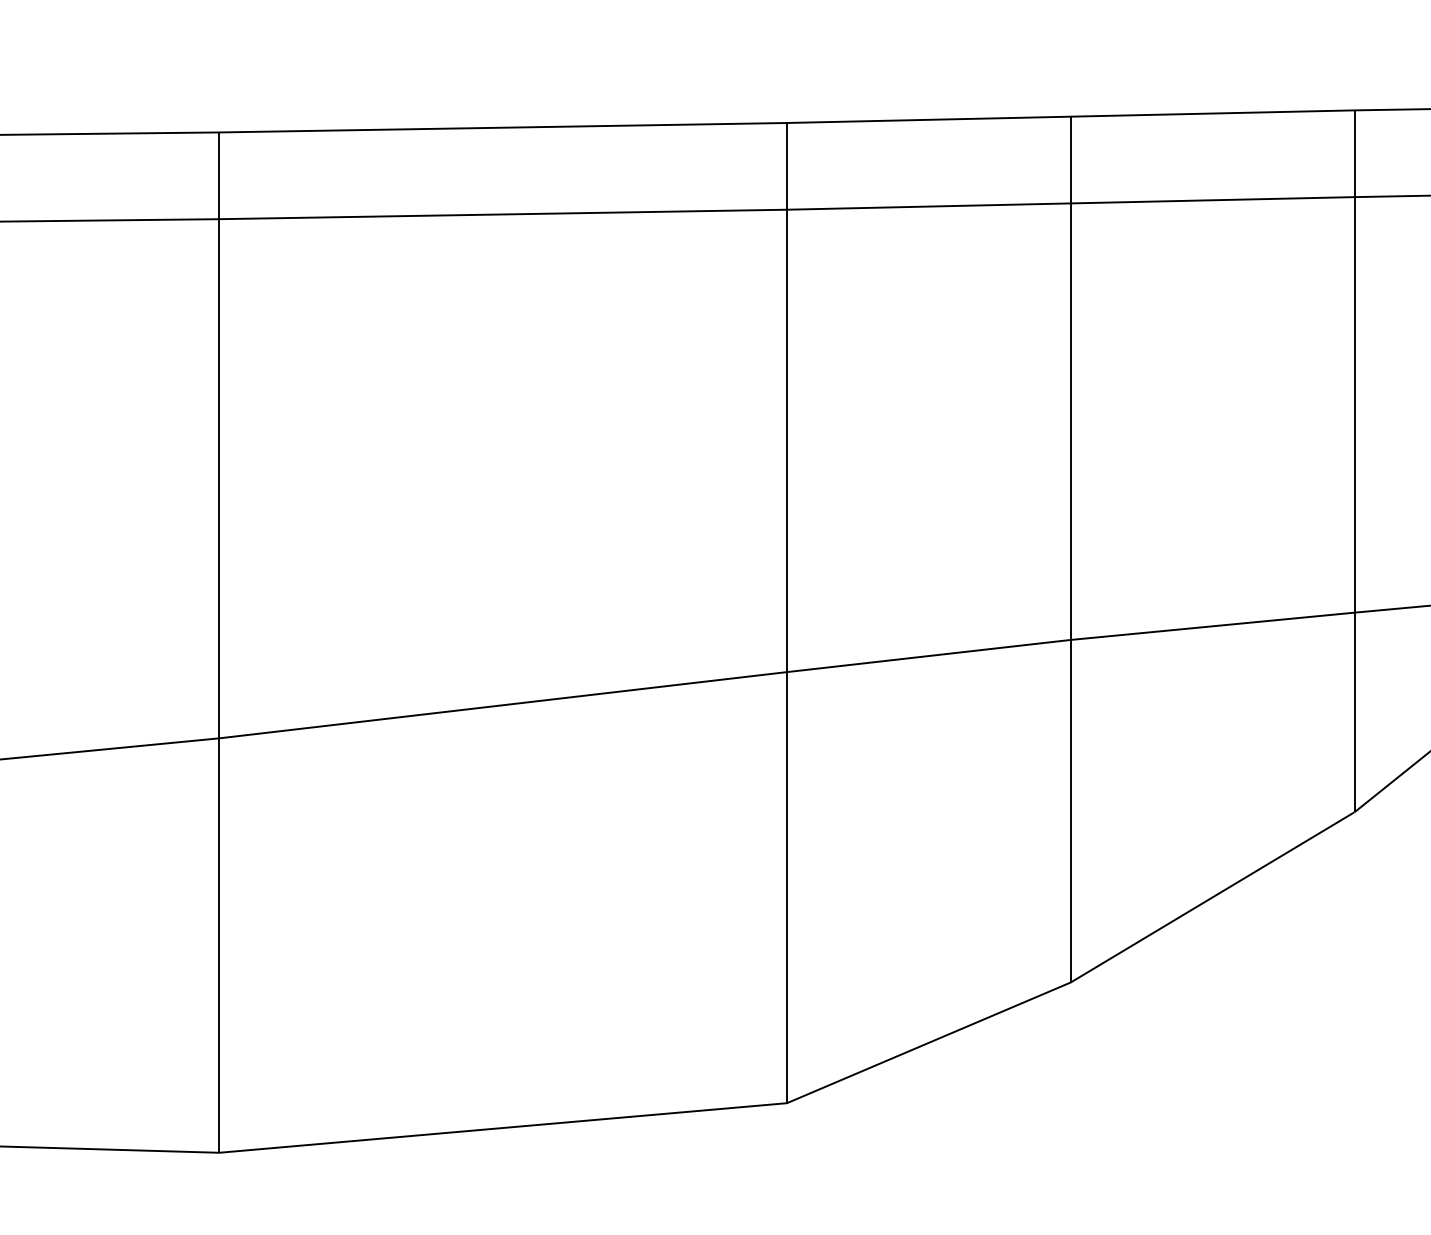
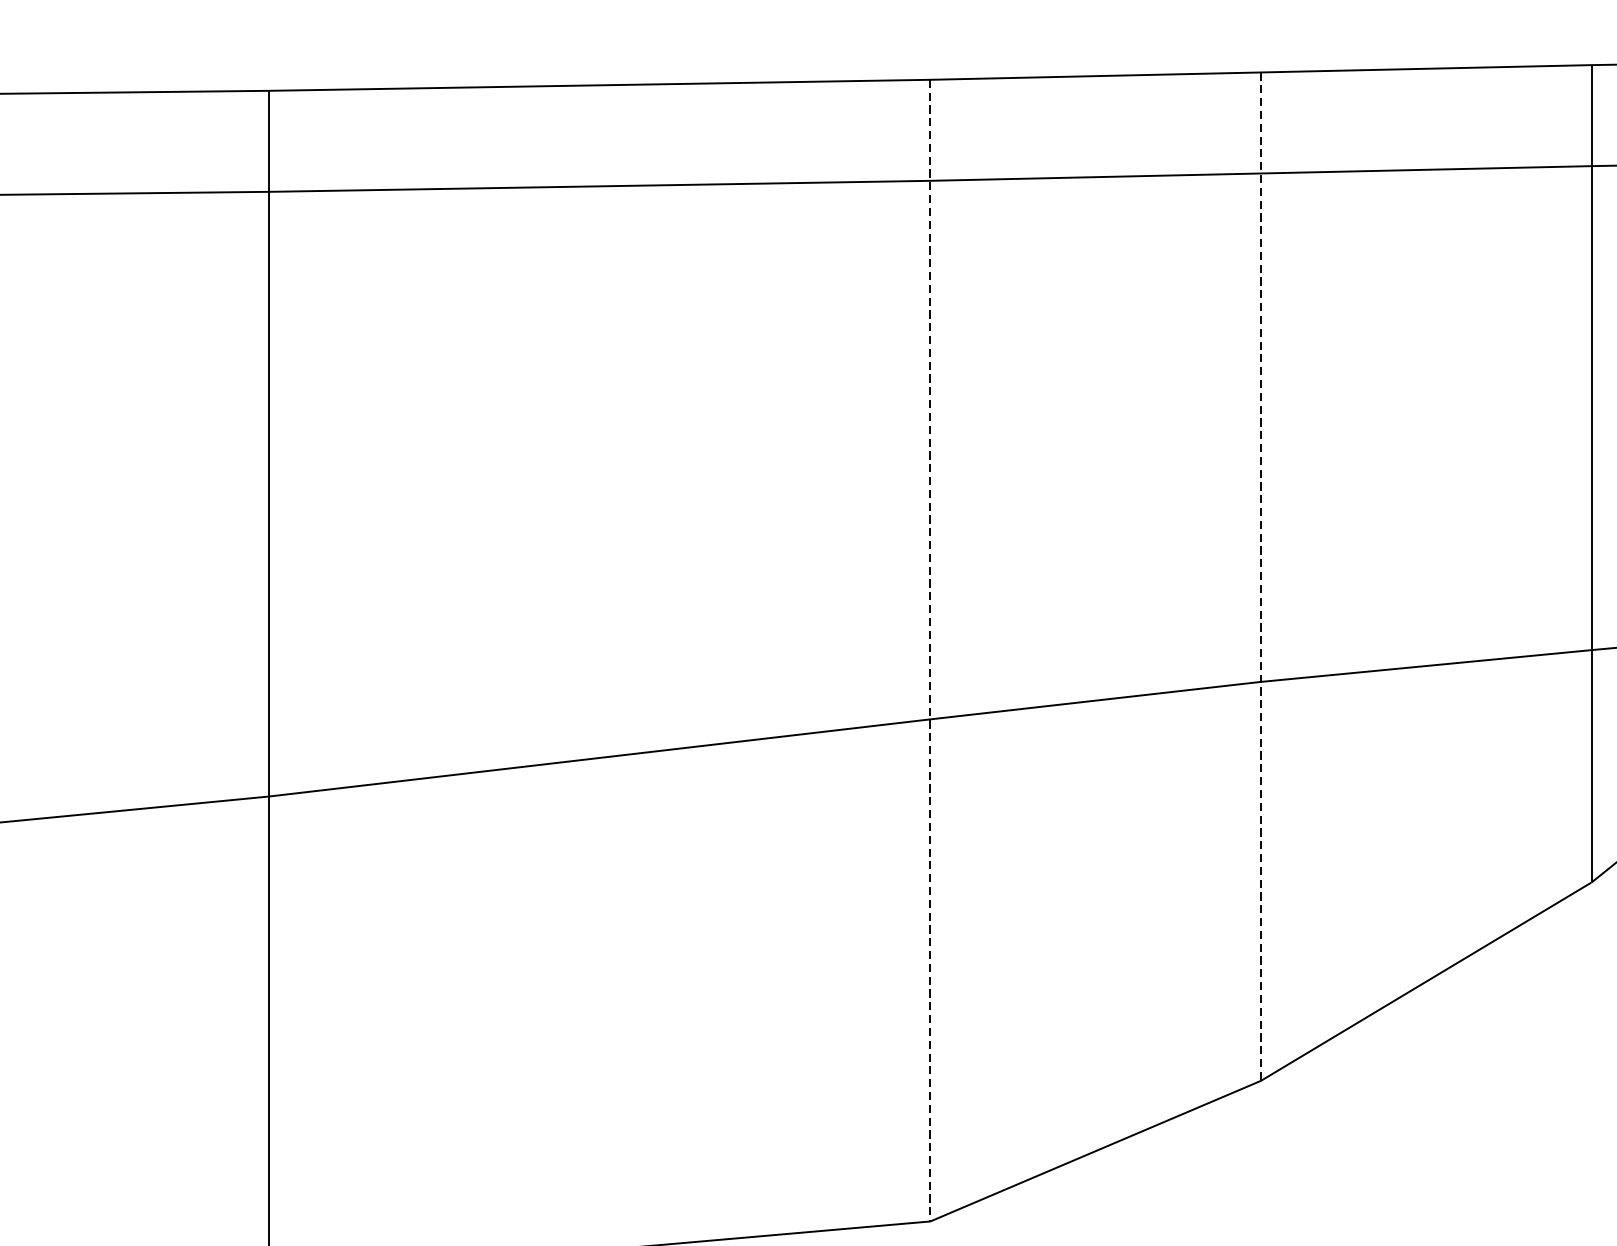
line: (1070, 549) -> (1260, 576), solid -> dashed
line: (786, 613) -> (929, 651), solid -> dashed

